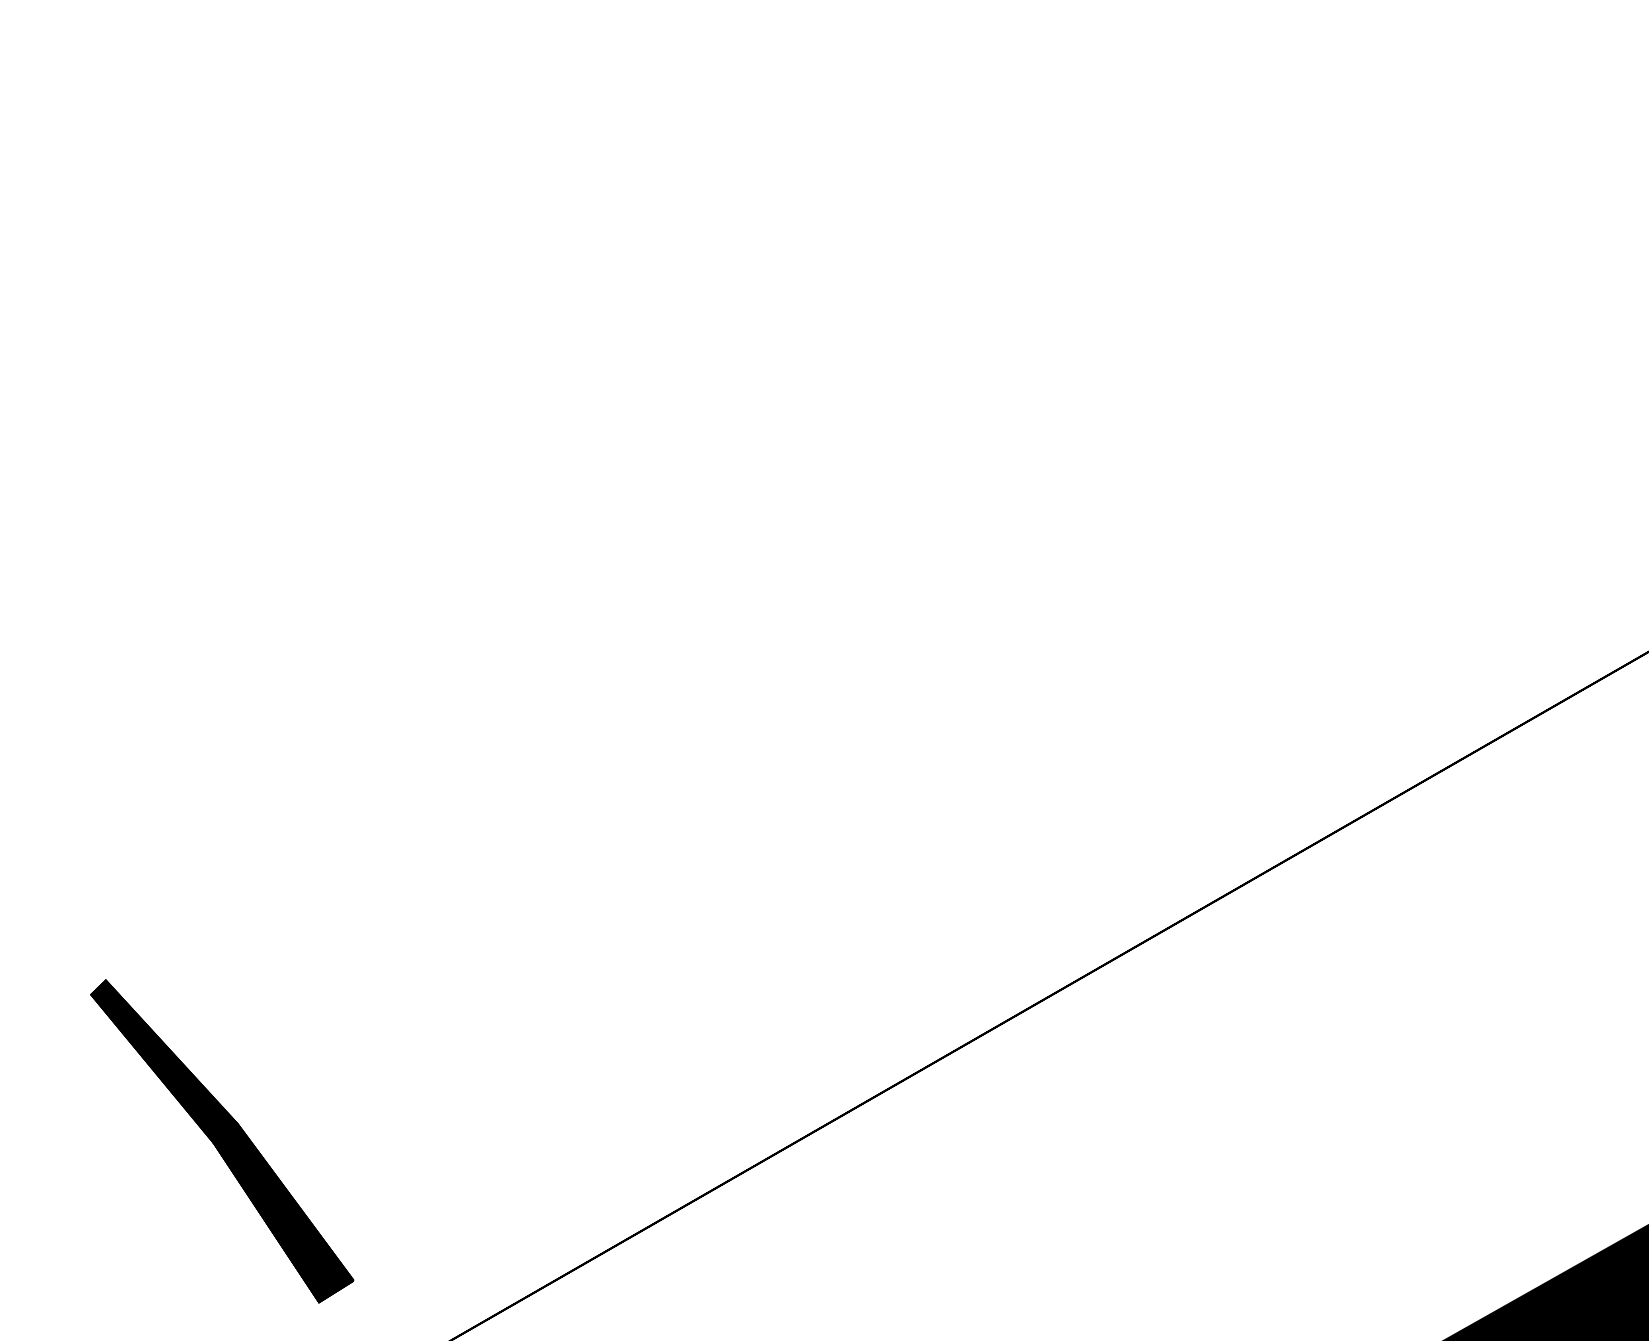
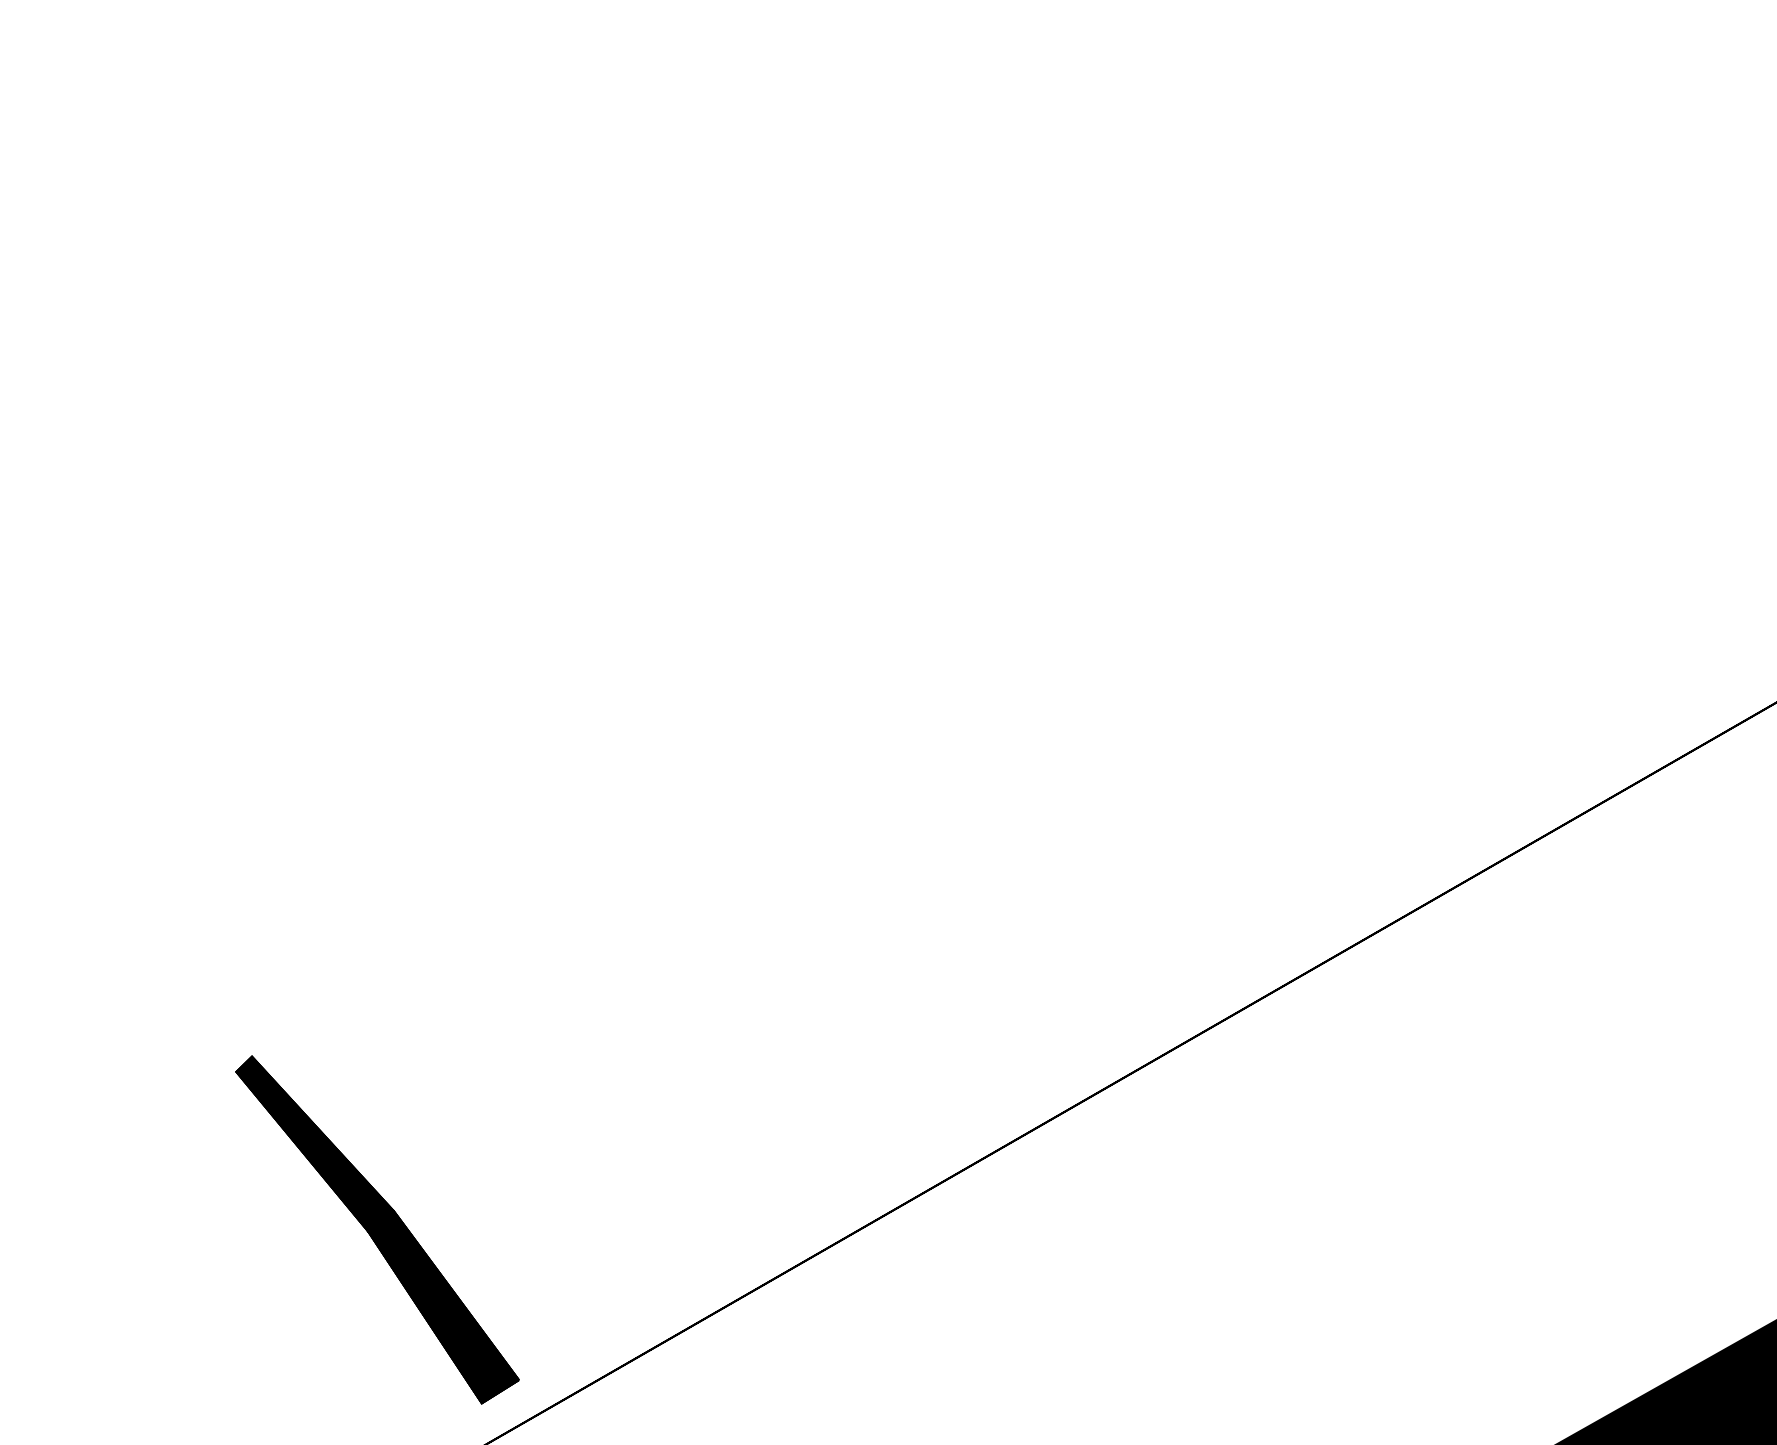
part: (222, 1140) -> (377, 1229), moved

